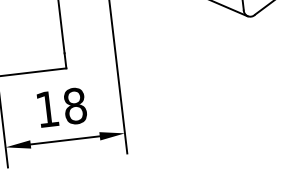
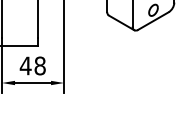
text: (46, 108) -> (25, 65), 18 -> 48

